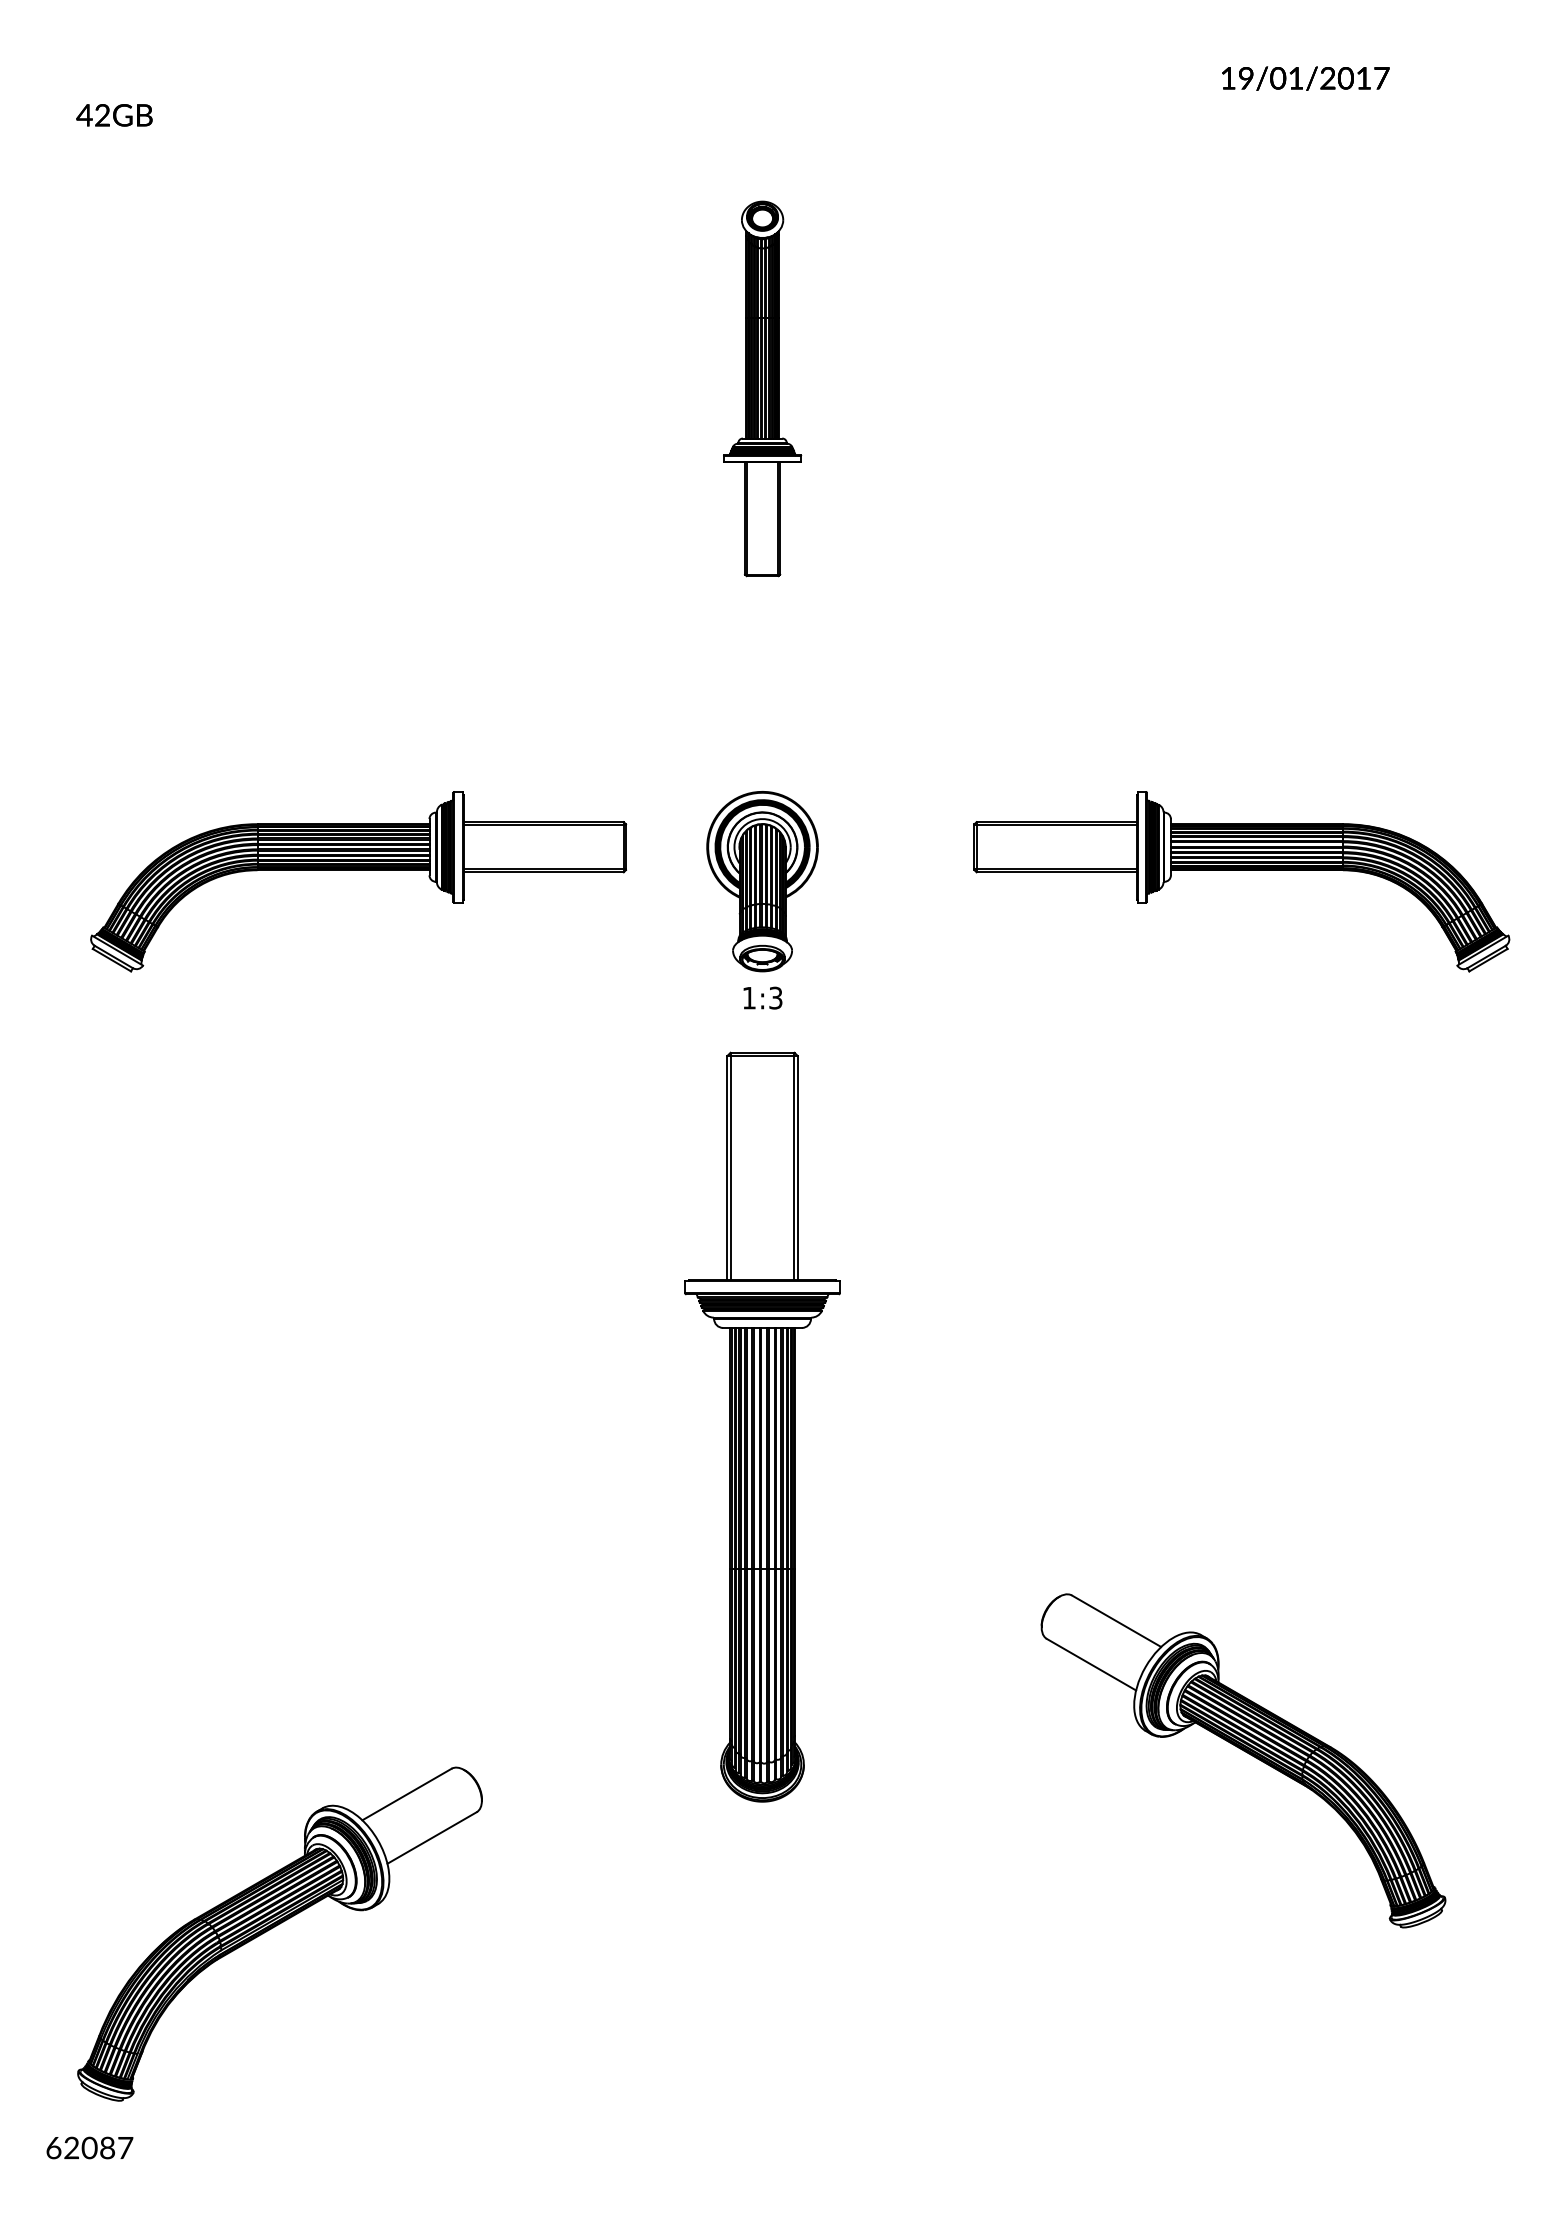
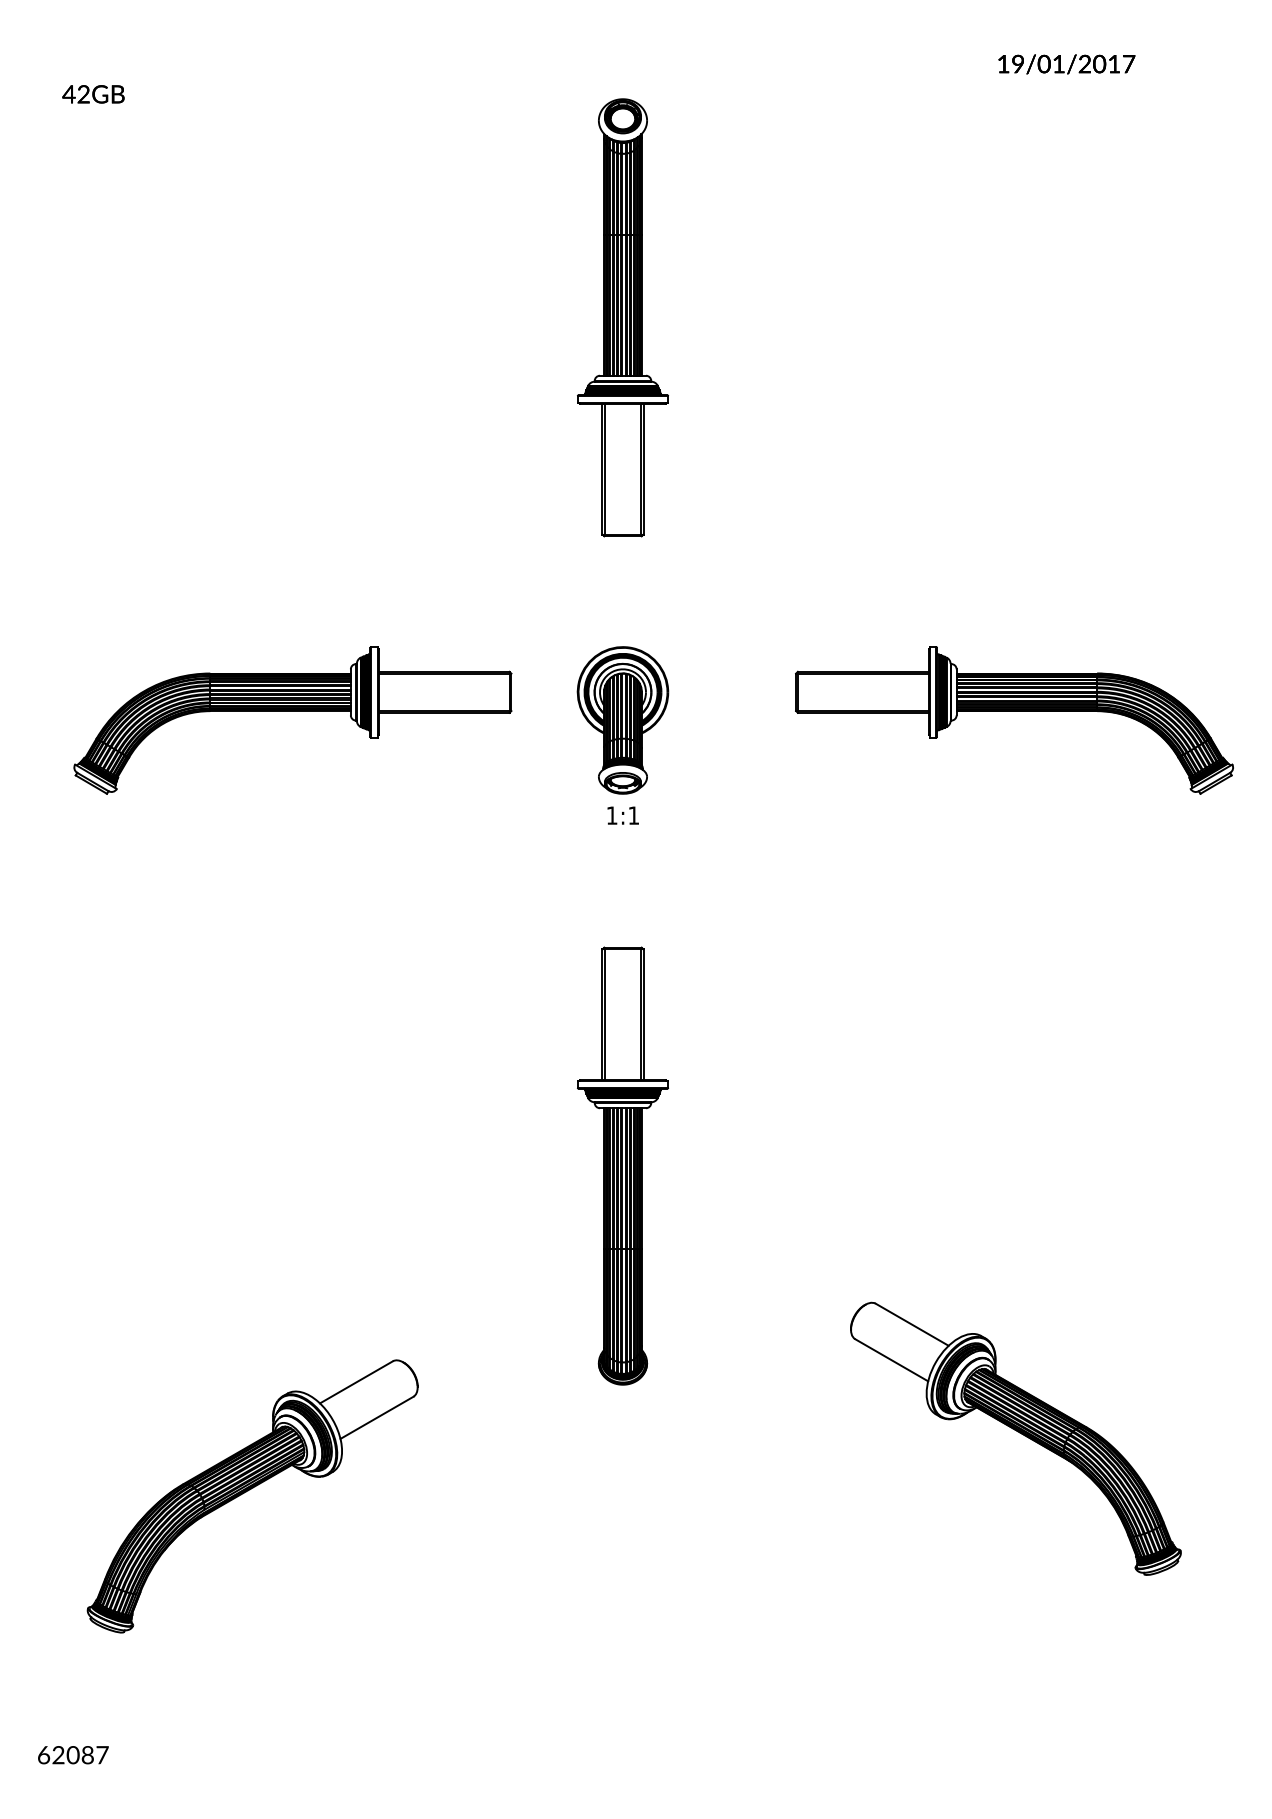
part: (761, 388) -> (622, 317), size x1.43
text: (775, 997) -> (633, 815), 1:3 -> 1:1
part: (761, 1426) -> (622, 1165), size x0.71
part: (274, 1928) -> (248, 1491), moved

